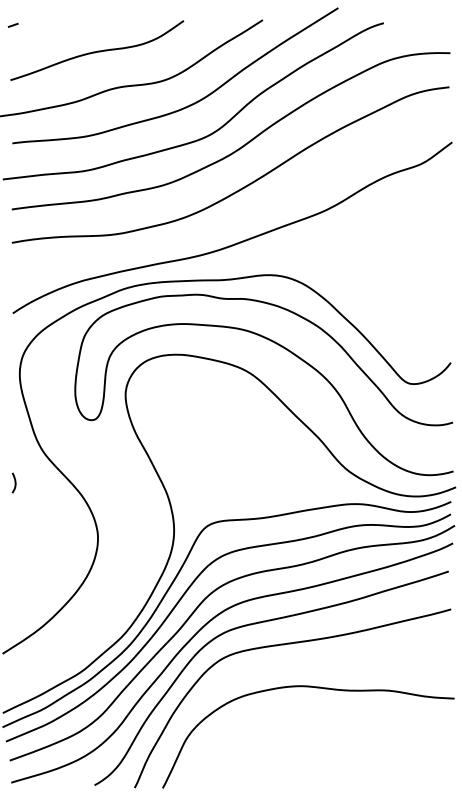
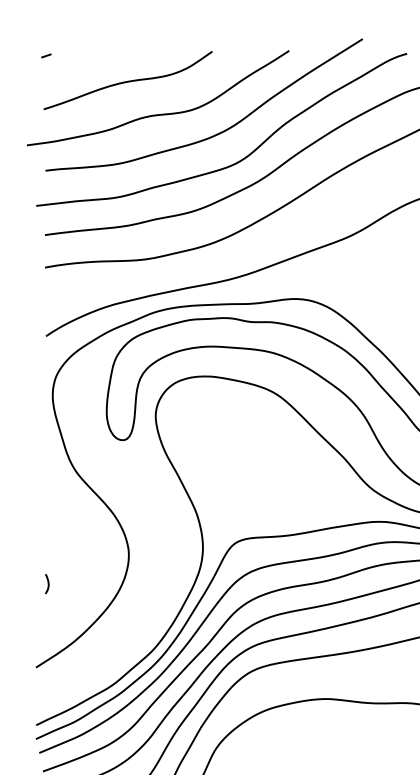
curve: (14, 482) -> (47, 583), moved

